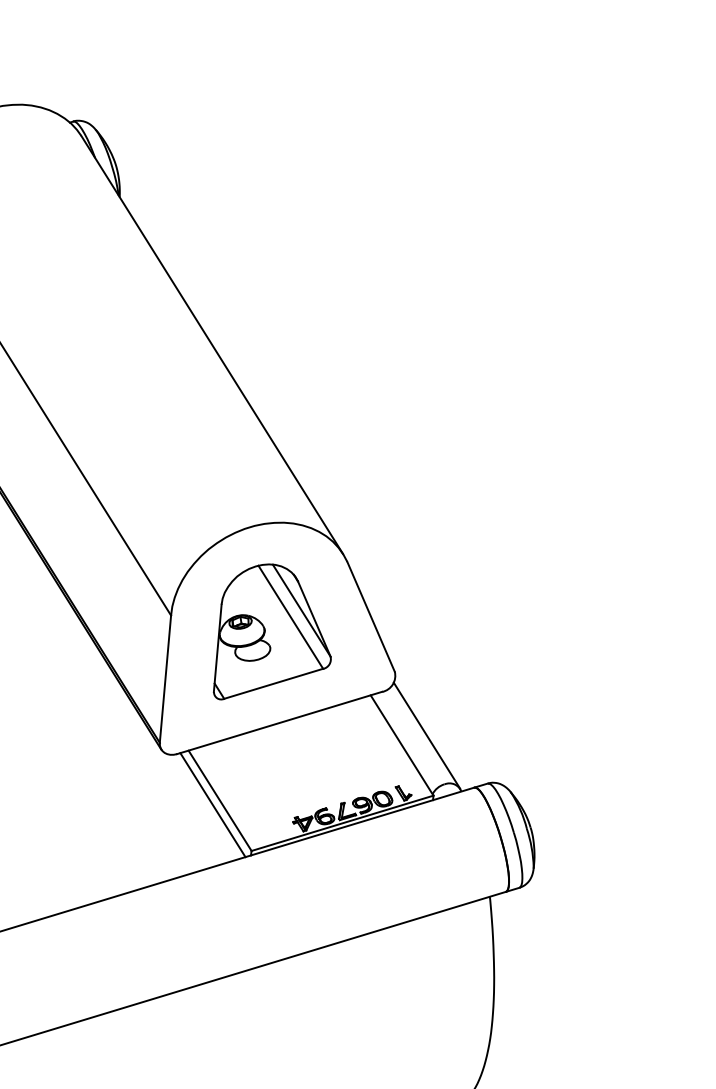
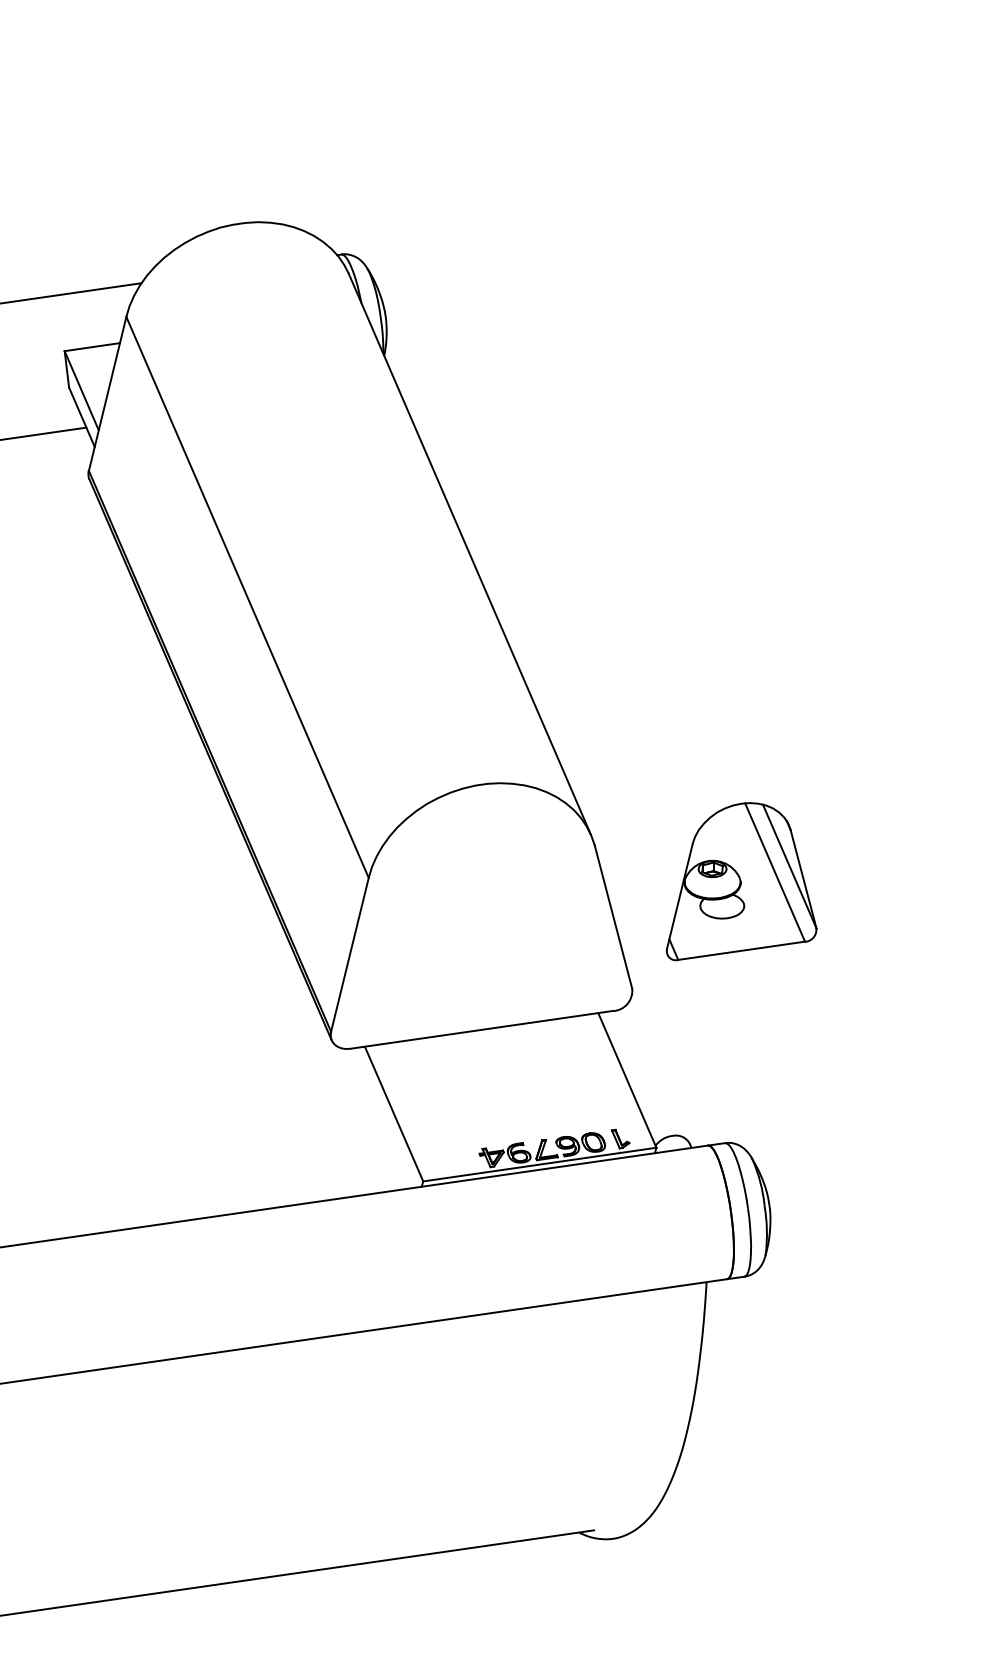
part: (265, 628) -> (741, 881), moved
line: (426, 735) -> (659, 1072), removed
line: (212, 804) -> (384, 1117), removed

